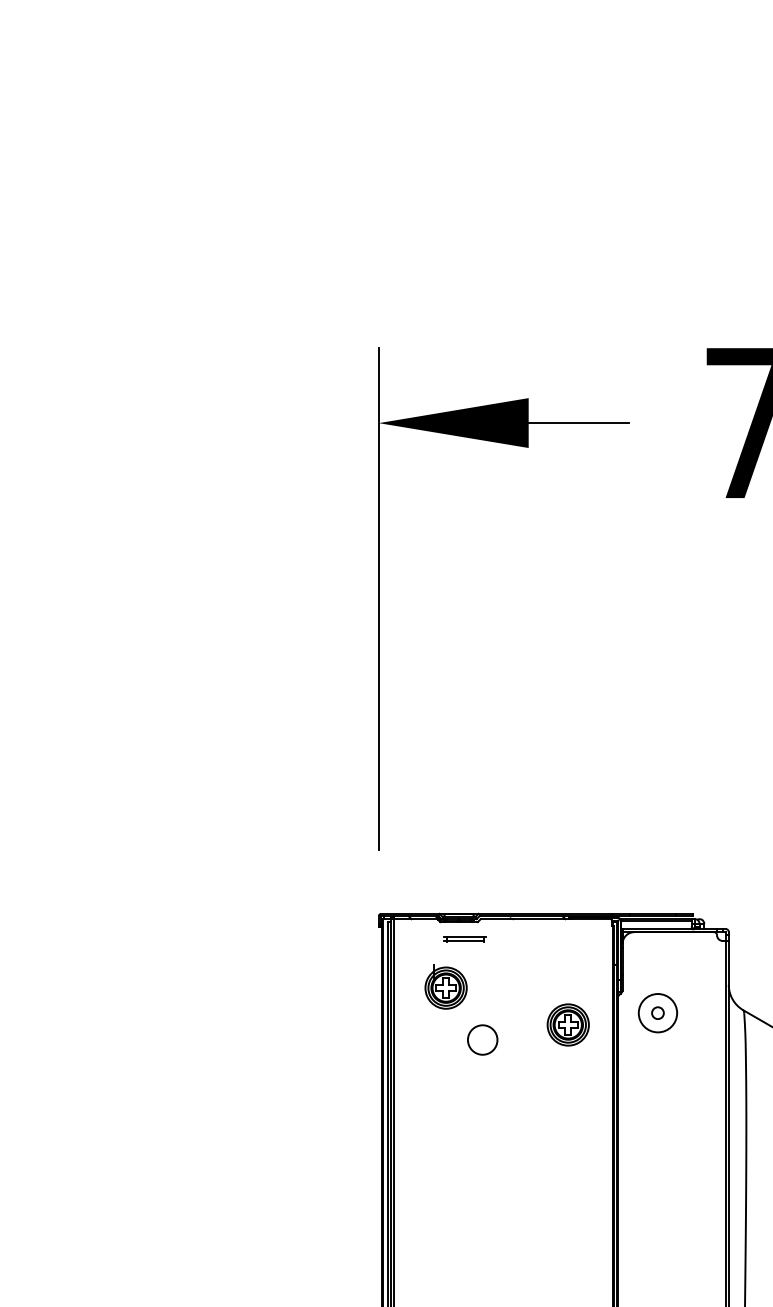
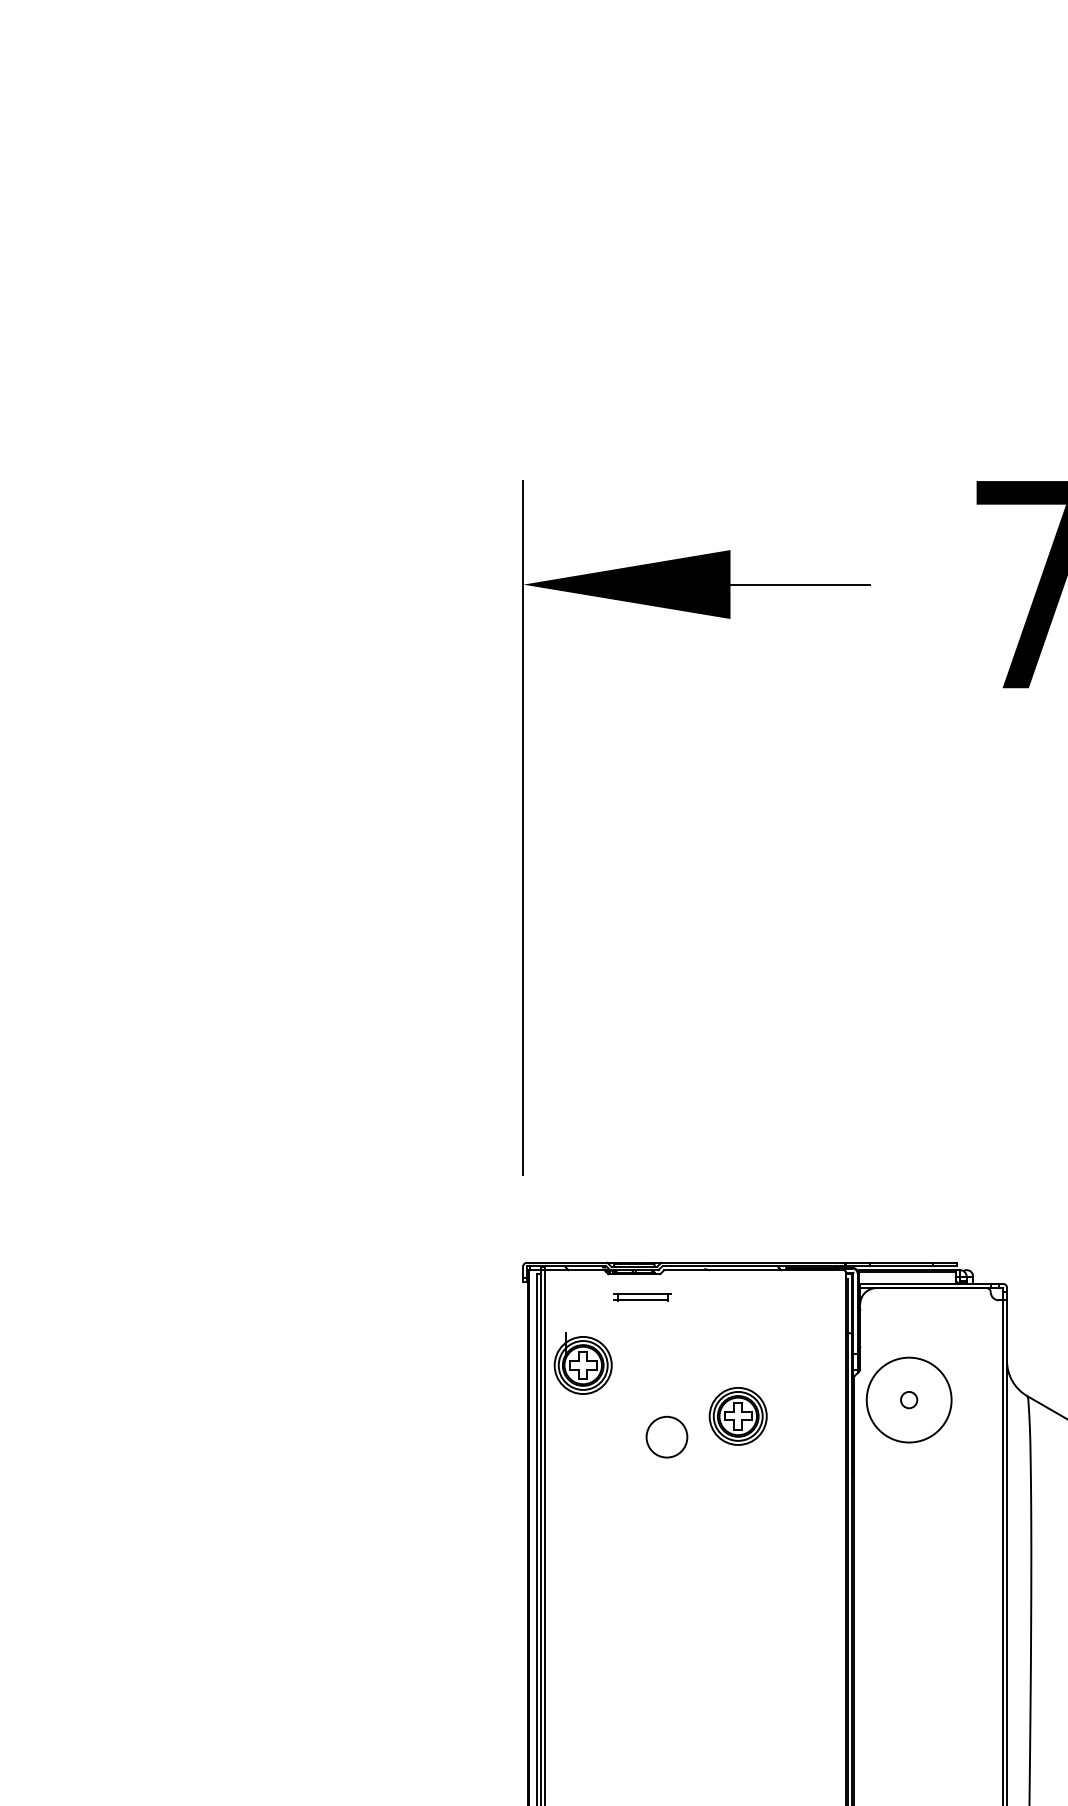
part: (445, 986) -> (582, 1363), moved
circle: (657, 1013) -> (908, 1400), size x1.6
part: (567, 1024) -> (737, 1415), moved

